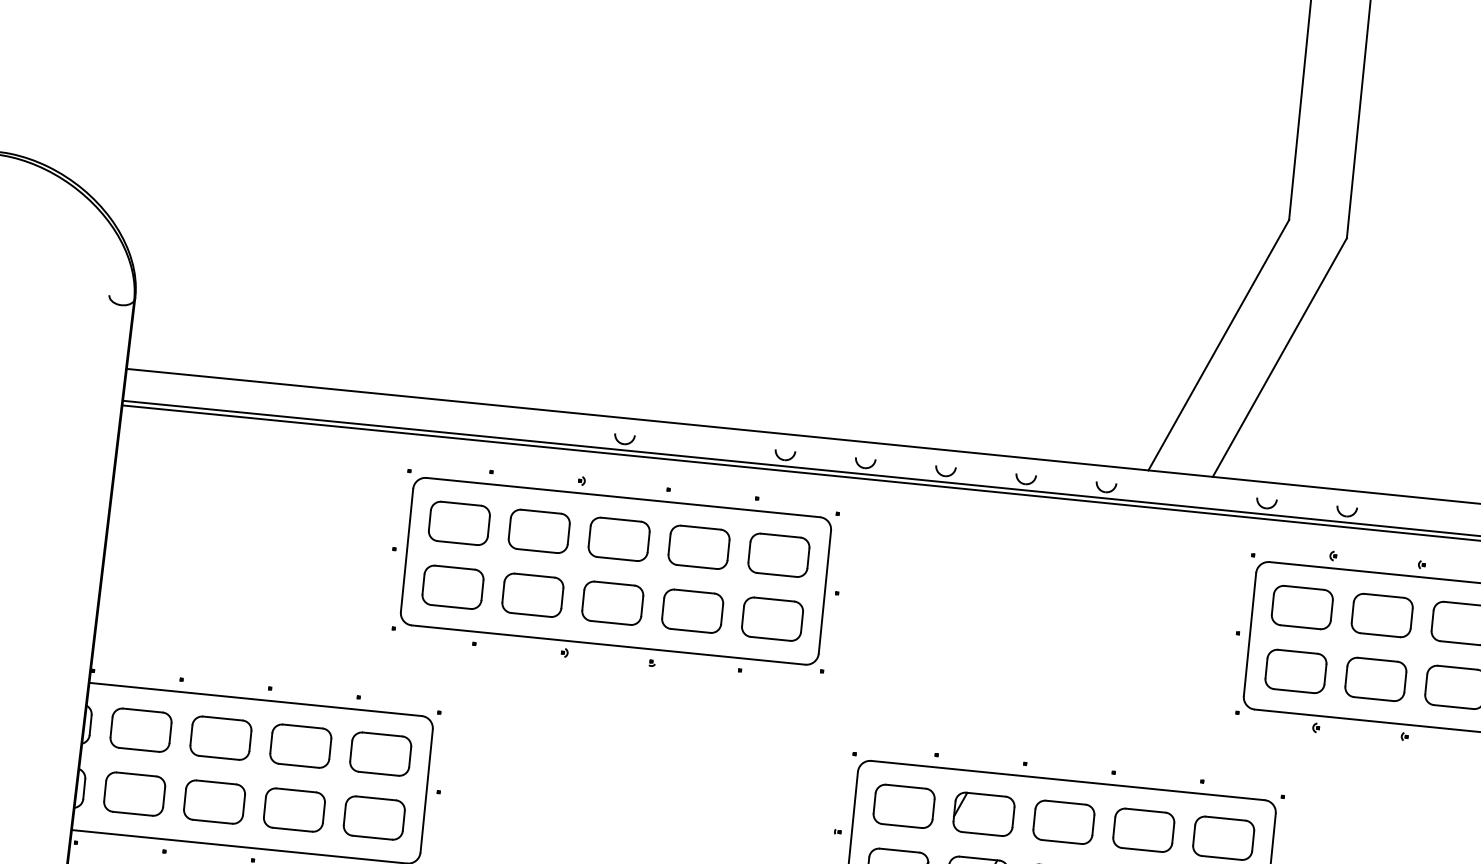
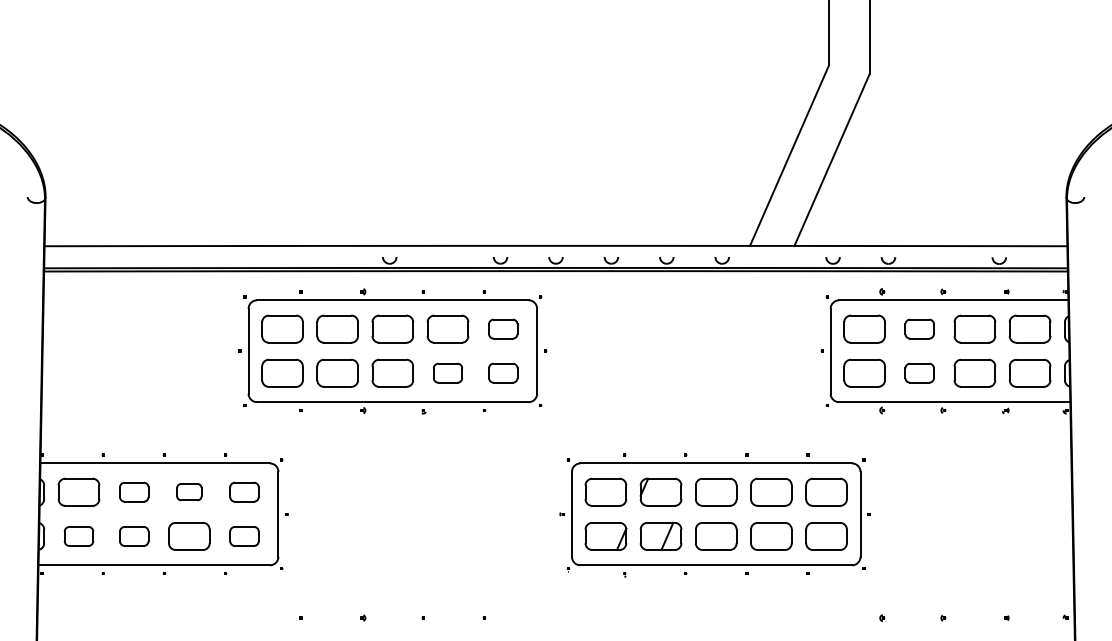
part: (779, 554) -> (503, 328), size x0.7
part: (692, 609) -> (447, 372), size x0.7
part: (1381, 614) -> (919, 328), size x0.7
part: (773, 618) -> (503, 372), size x0.7
part: (1375, 678) -> (919, 372), size x0.7
part: (221, 737) -> (134, 491), size x0.7
part: (301, 745) -> (189, 491), size x0.6
part: (380, 752) -> (244, 491), size x0.7
part: (133, 794) -> (78, 536), size x0.7
part: (215, 802) -> (134, 536), size x0.7
part: (374, 818) -> (244, 536), size x0.7

